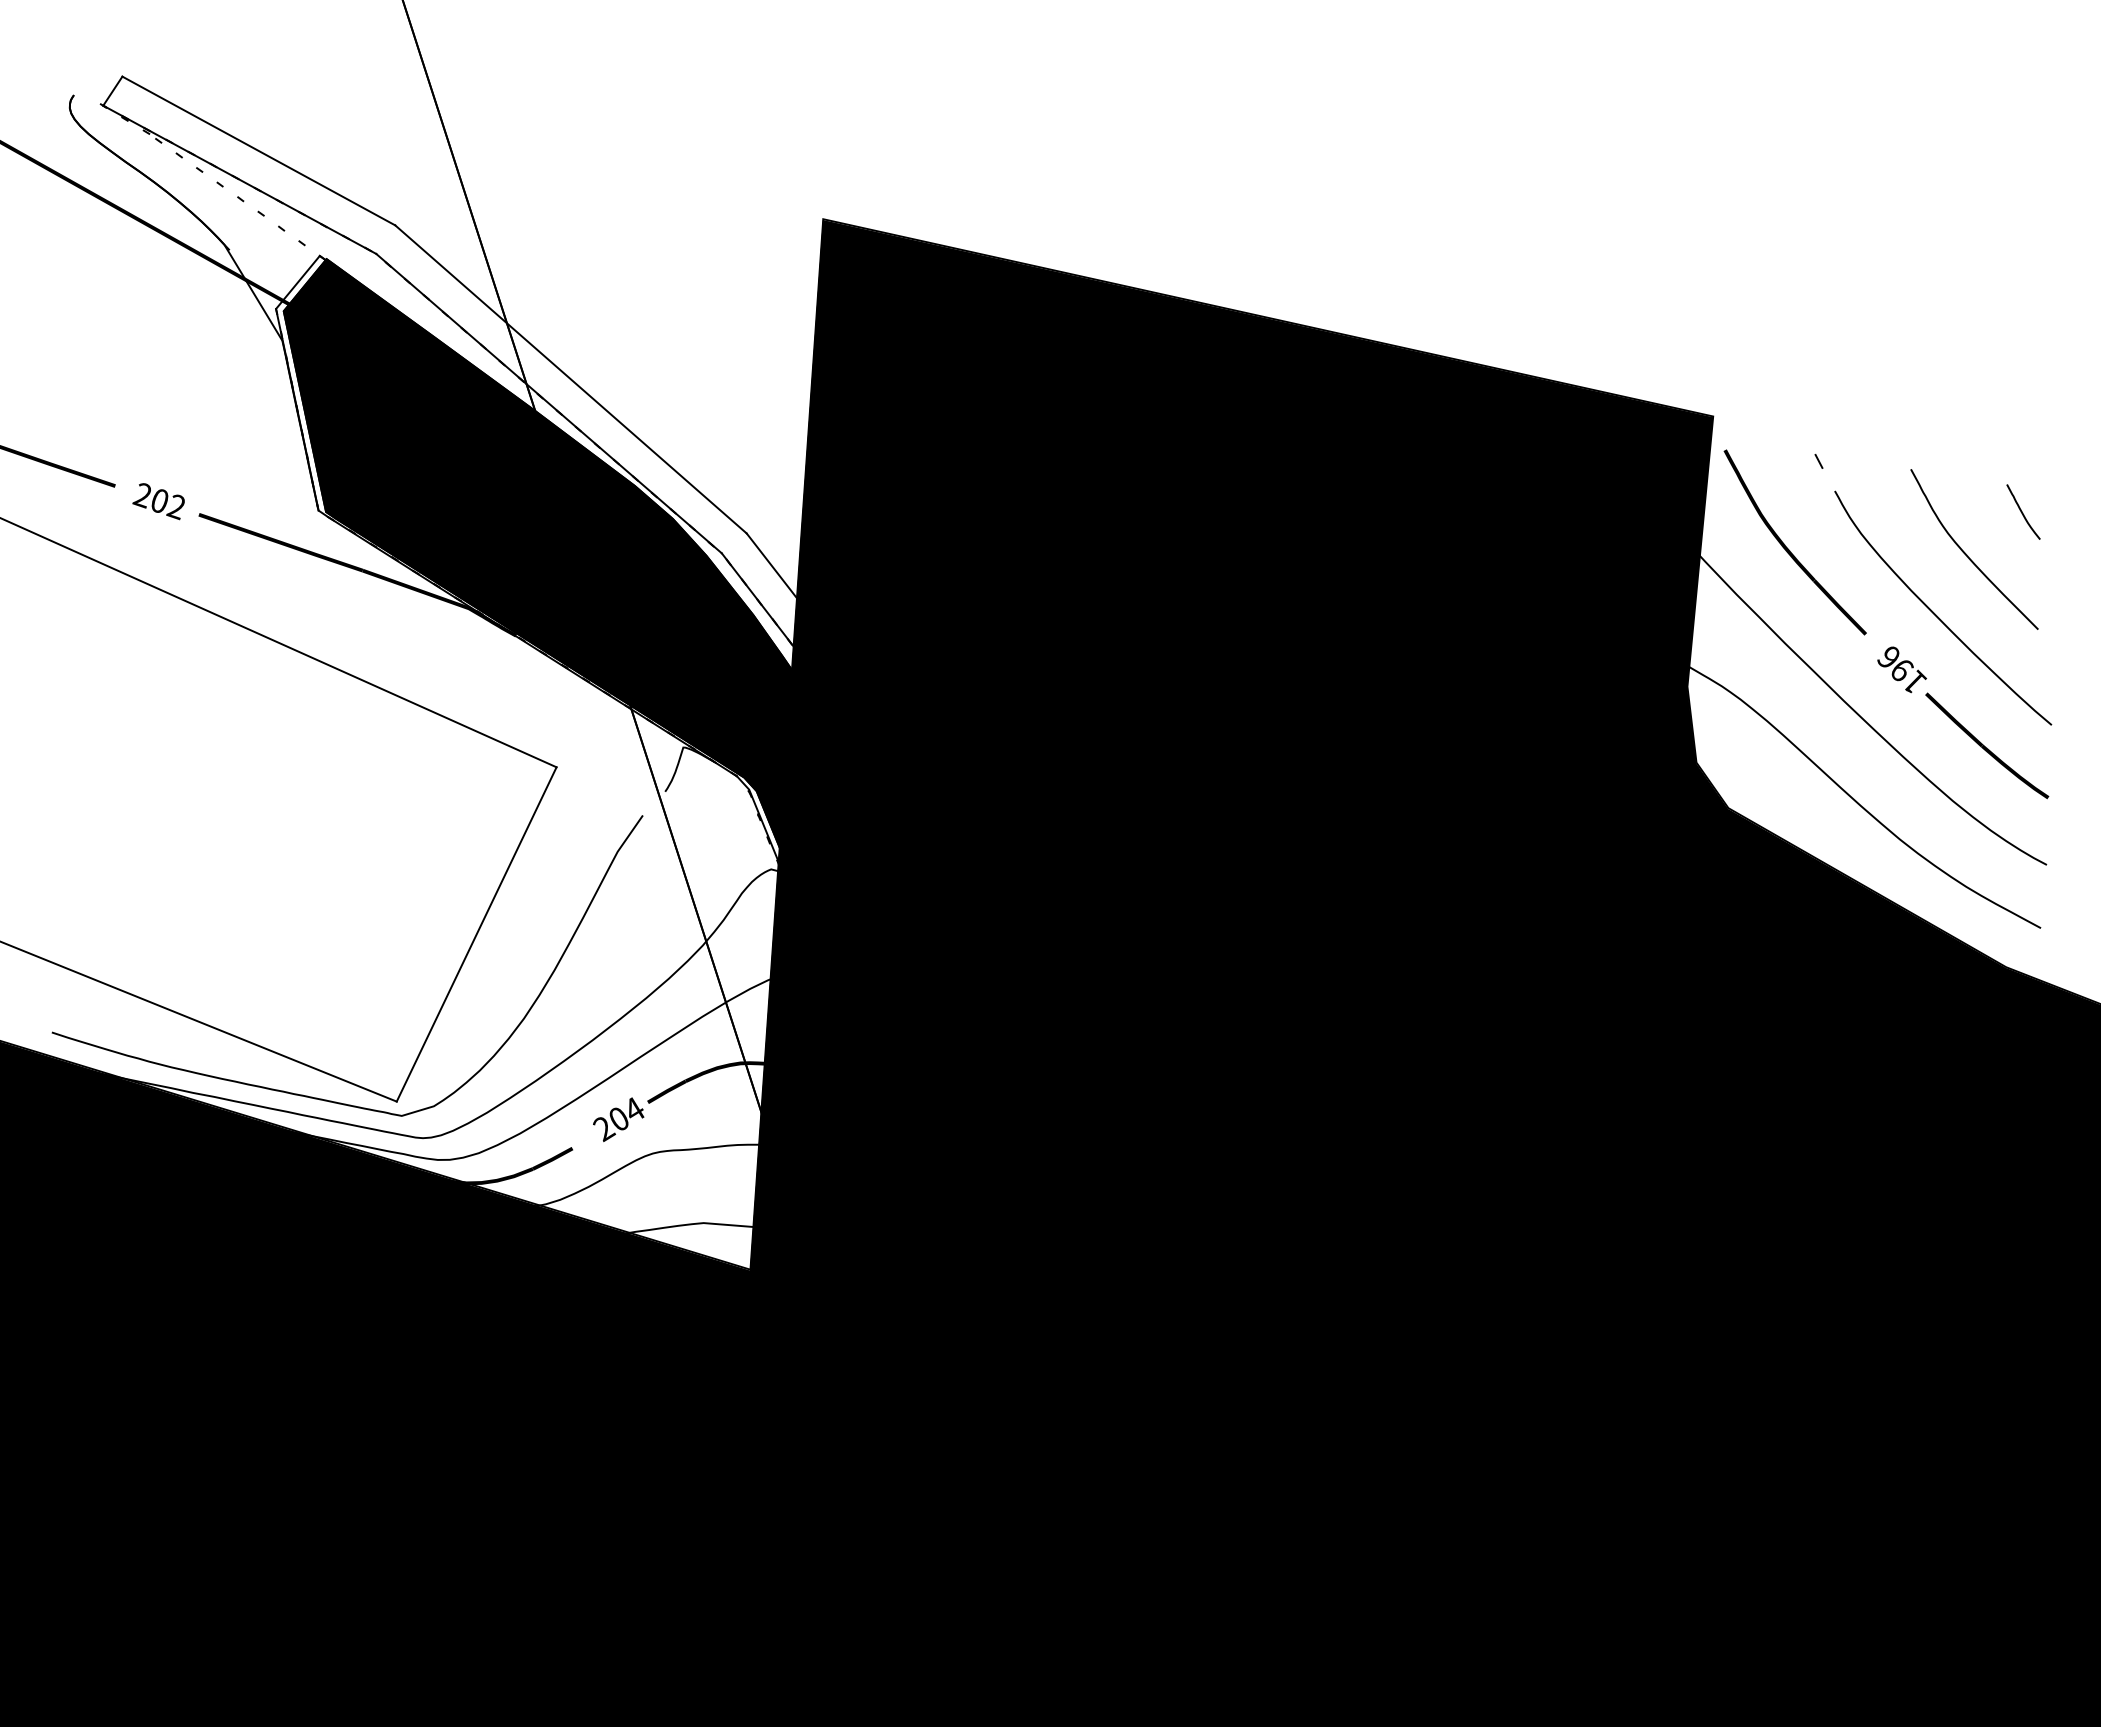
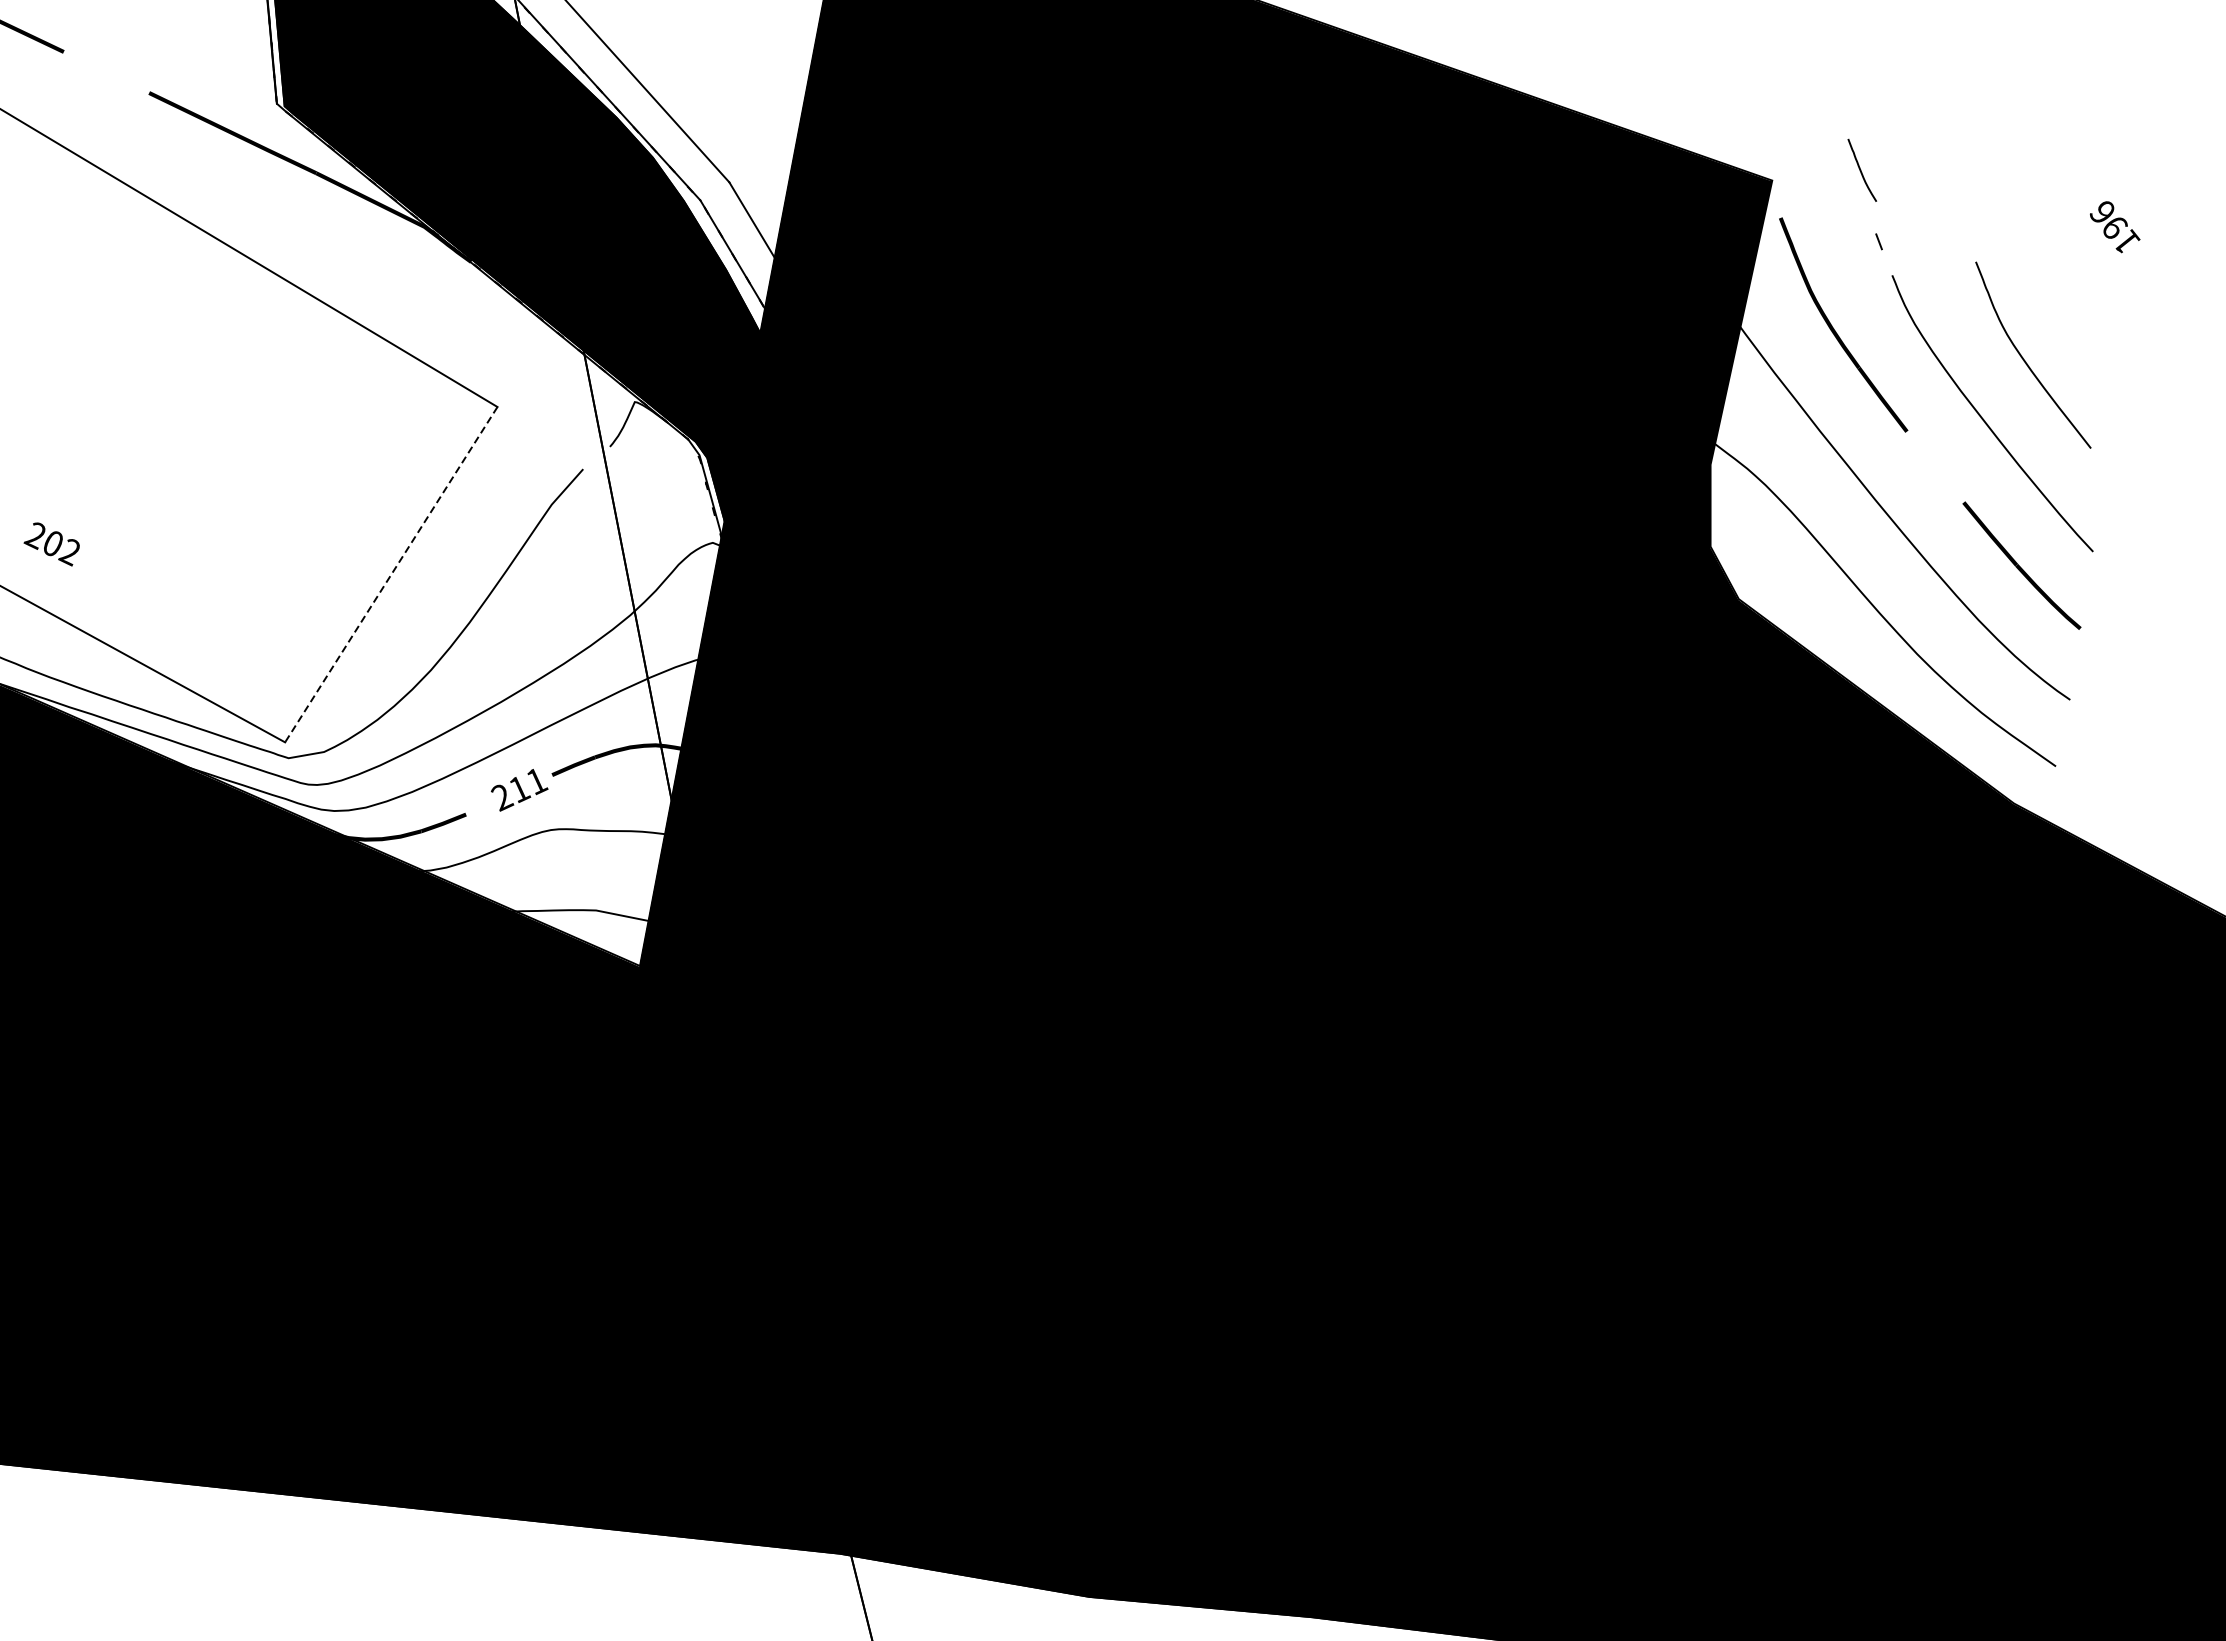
text: (158, 501) -> (51, 543), moved
curve: (2022, 511) -> (1861, 169), moved
text: (1901, 669) -> (2114, 226), moved
line: (476, 934) -> (391, 574), solid -> dashed
text: (627, 1114) -> (528, 785), 204 -> 211

